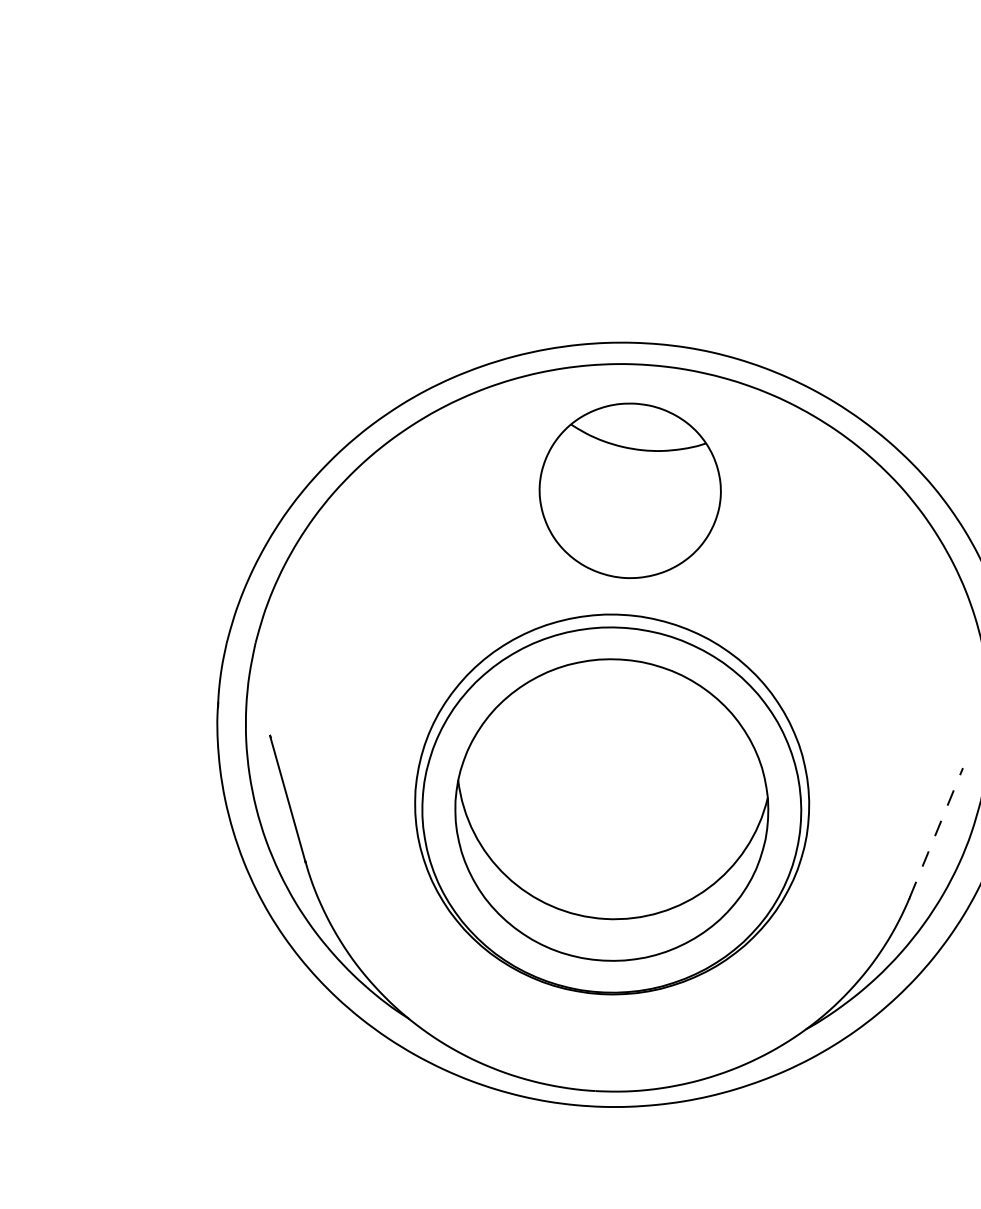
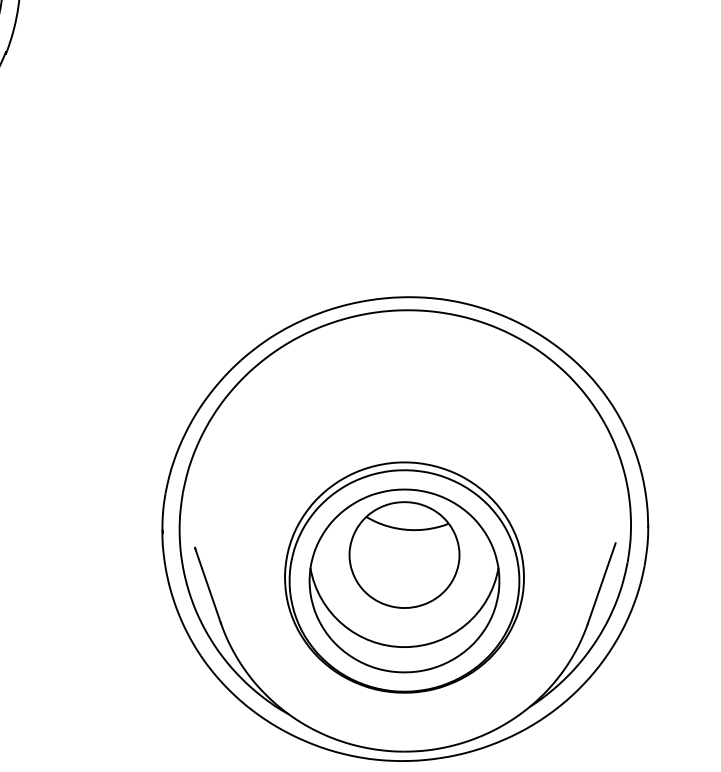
part: (630, 489) -> (404, 554), moved
line: (936, 831) -> (601, 582), dashed -> solid

